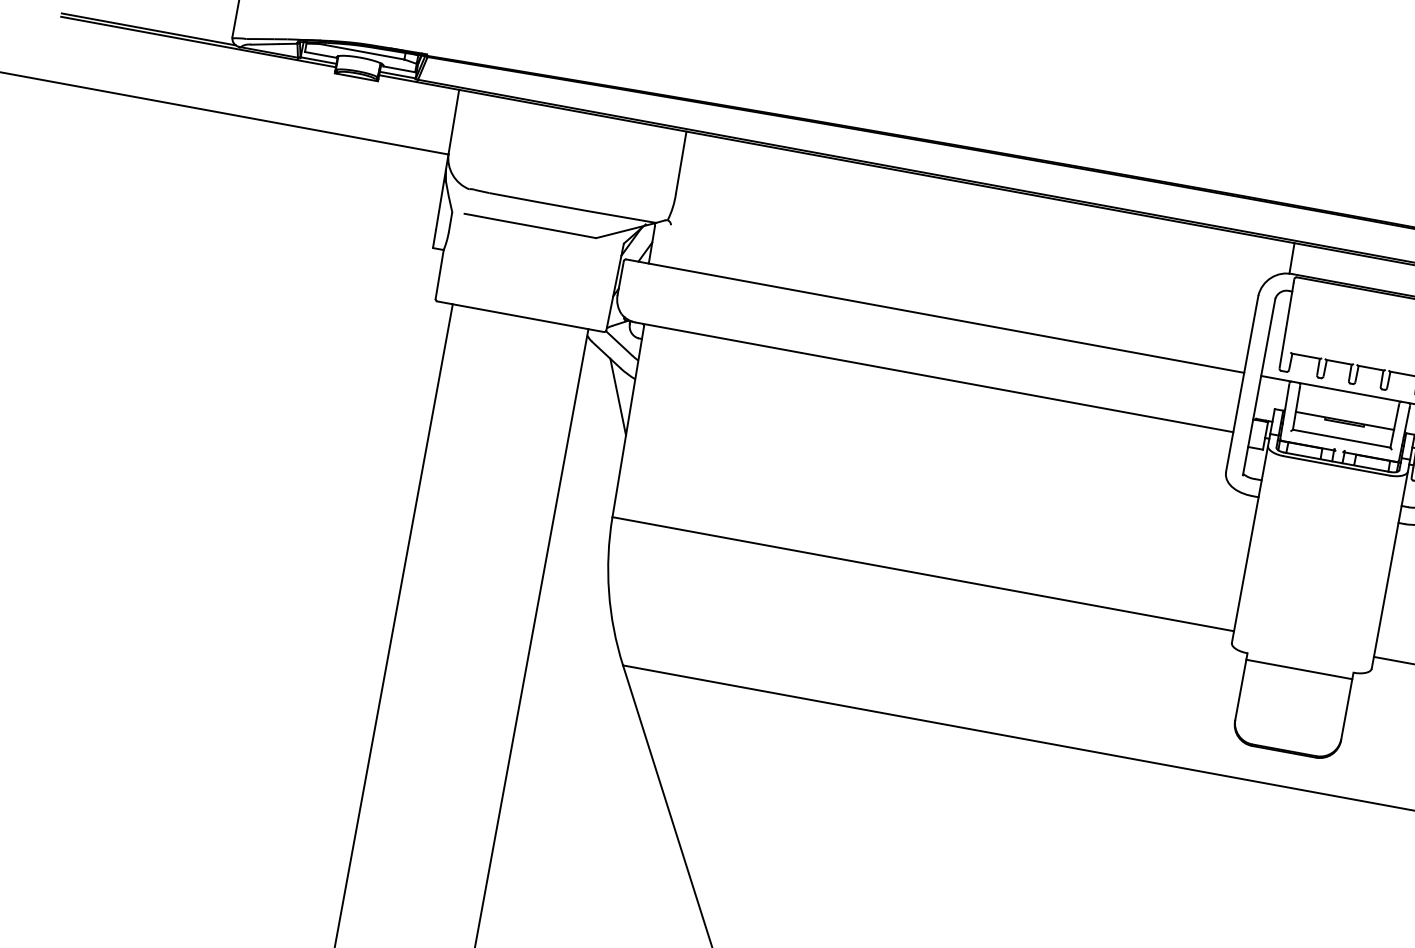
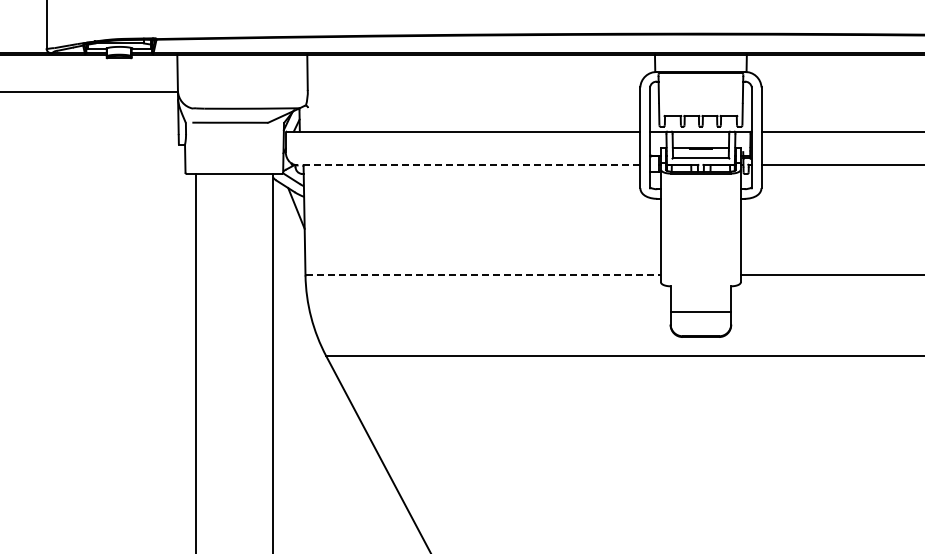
line: (934, 377) -> (469, 165), solid -> dashed
line: (923, 574) -> (483, 275), solid -> dashed
line: (1298, 670) -> (700, 312), moved

